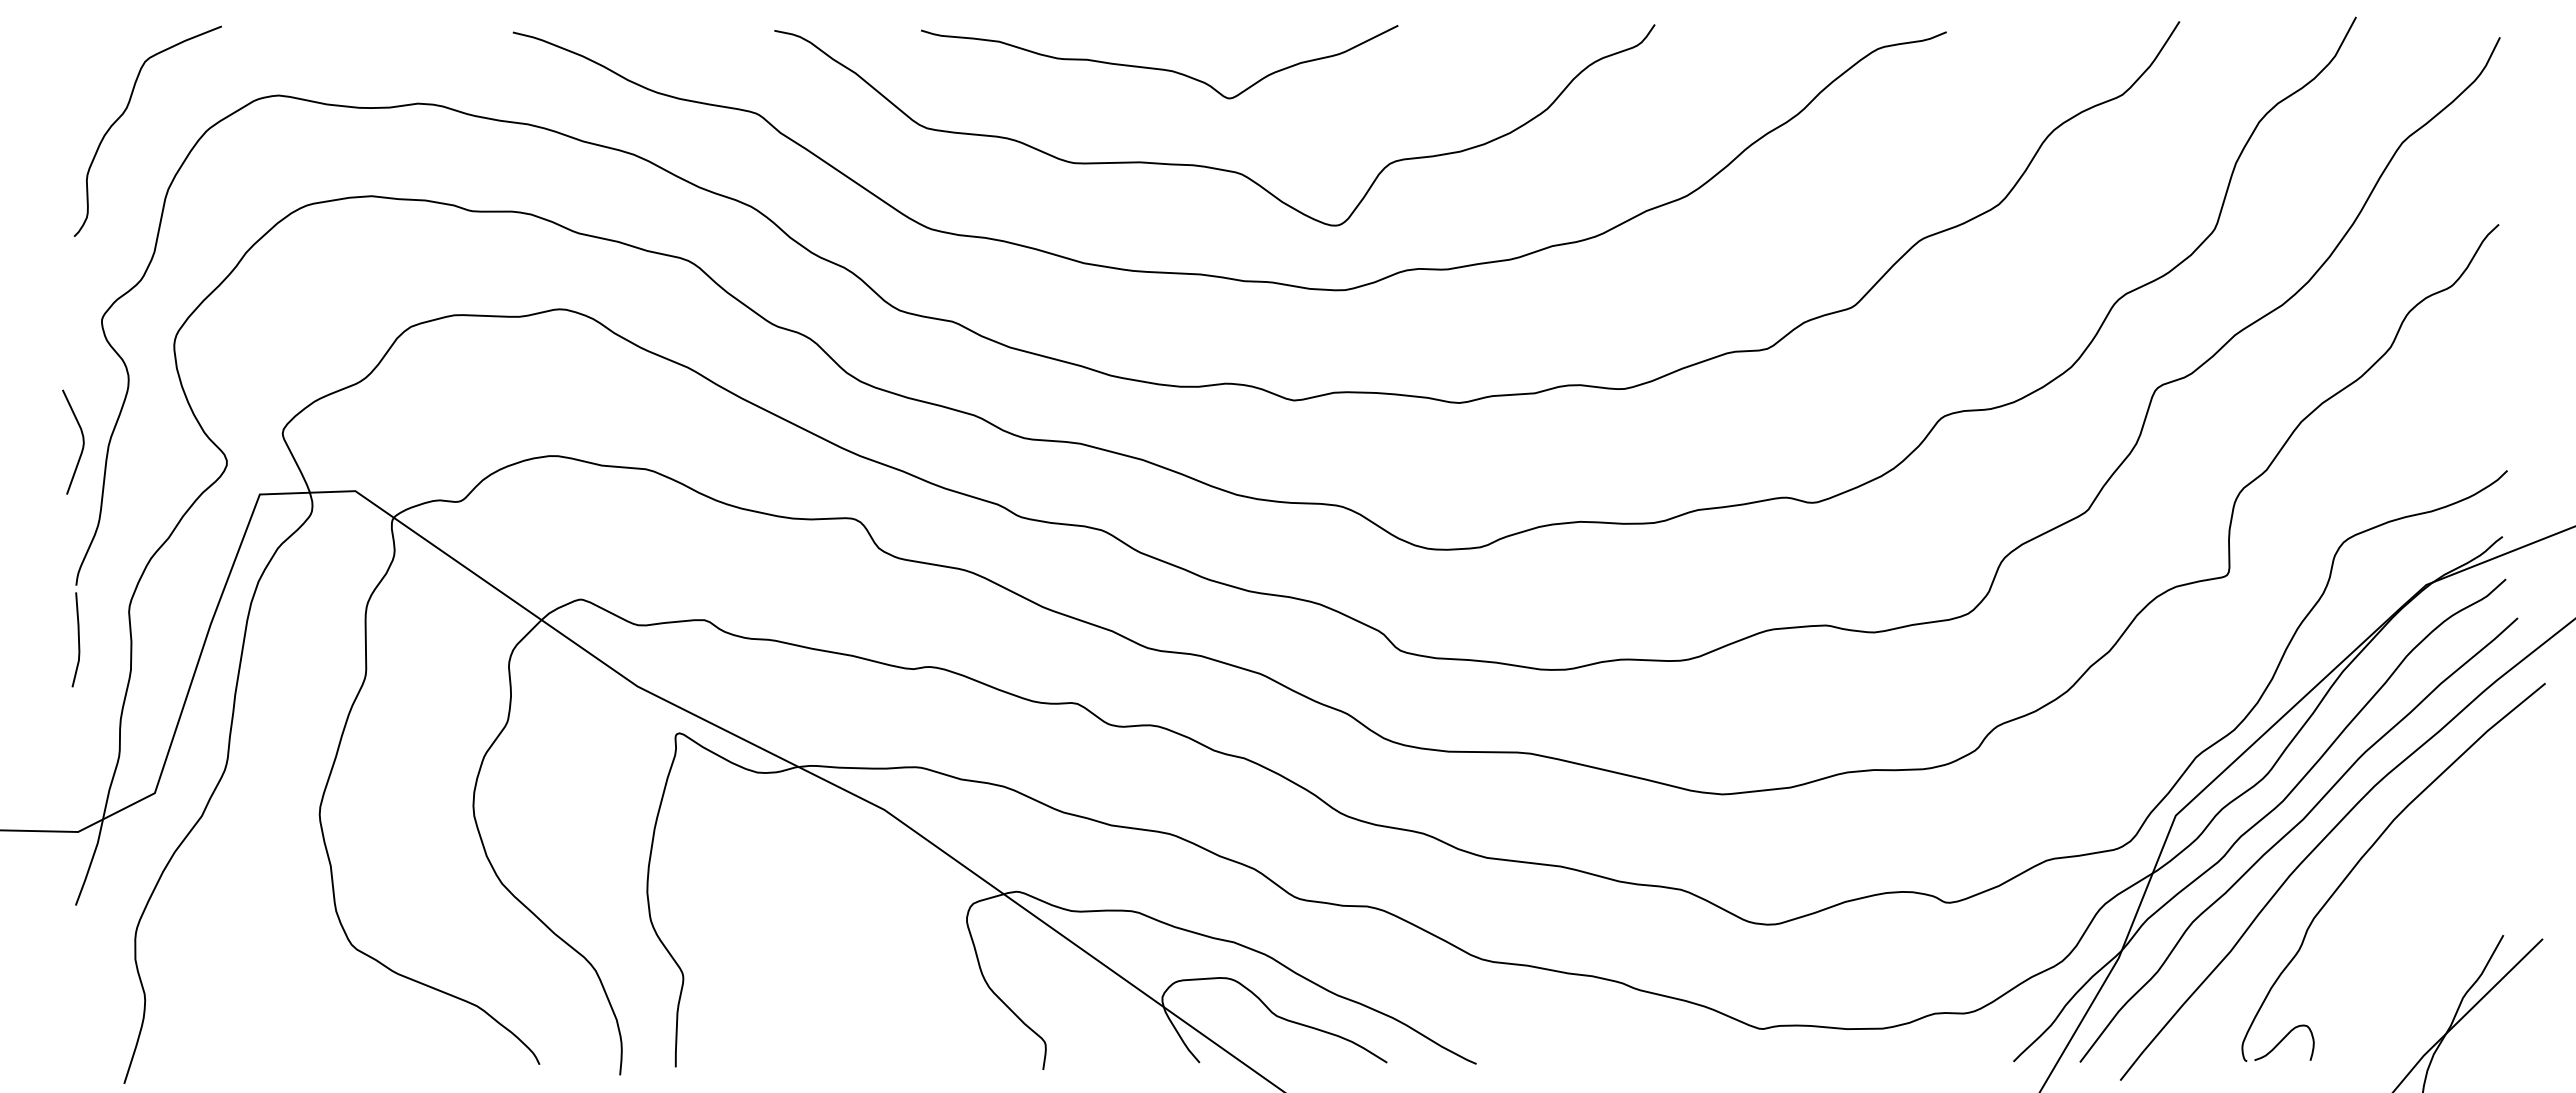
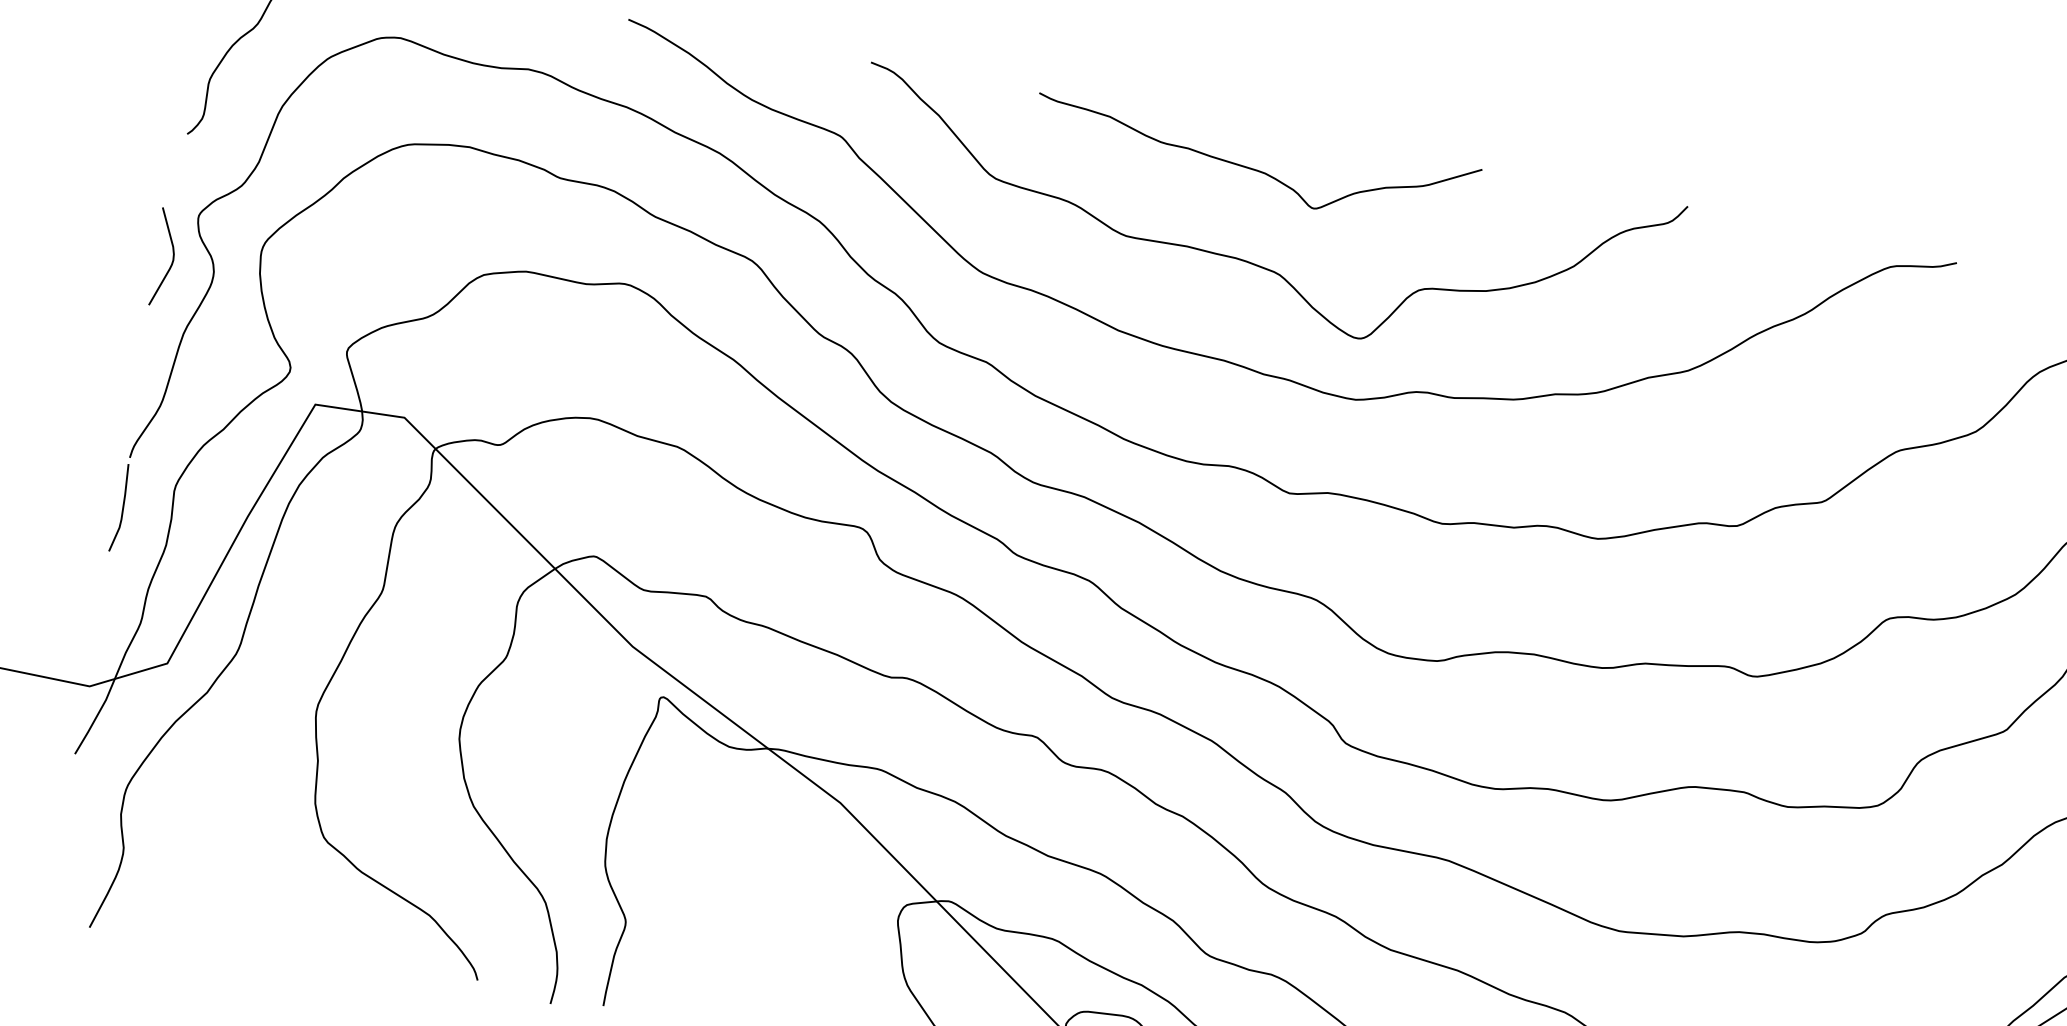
curve: (1159, 68) -> (1253, 168), moved
curve: (82, 441) -> (172, 258), moved

